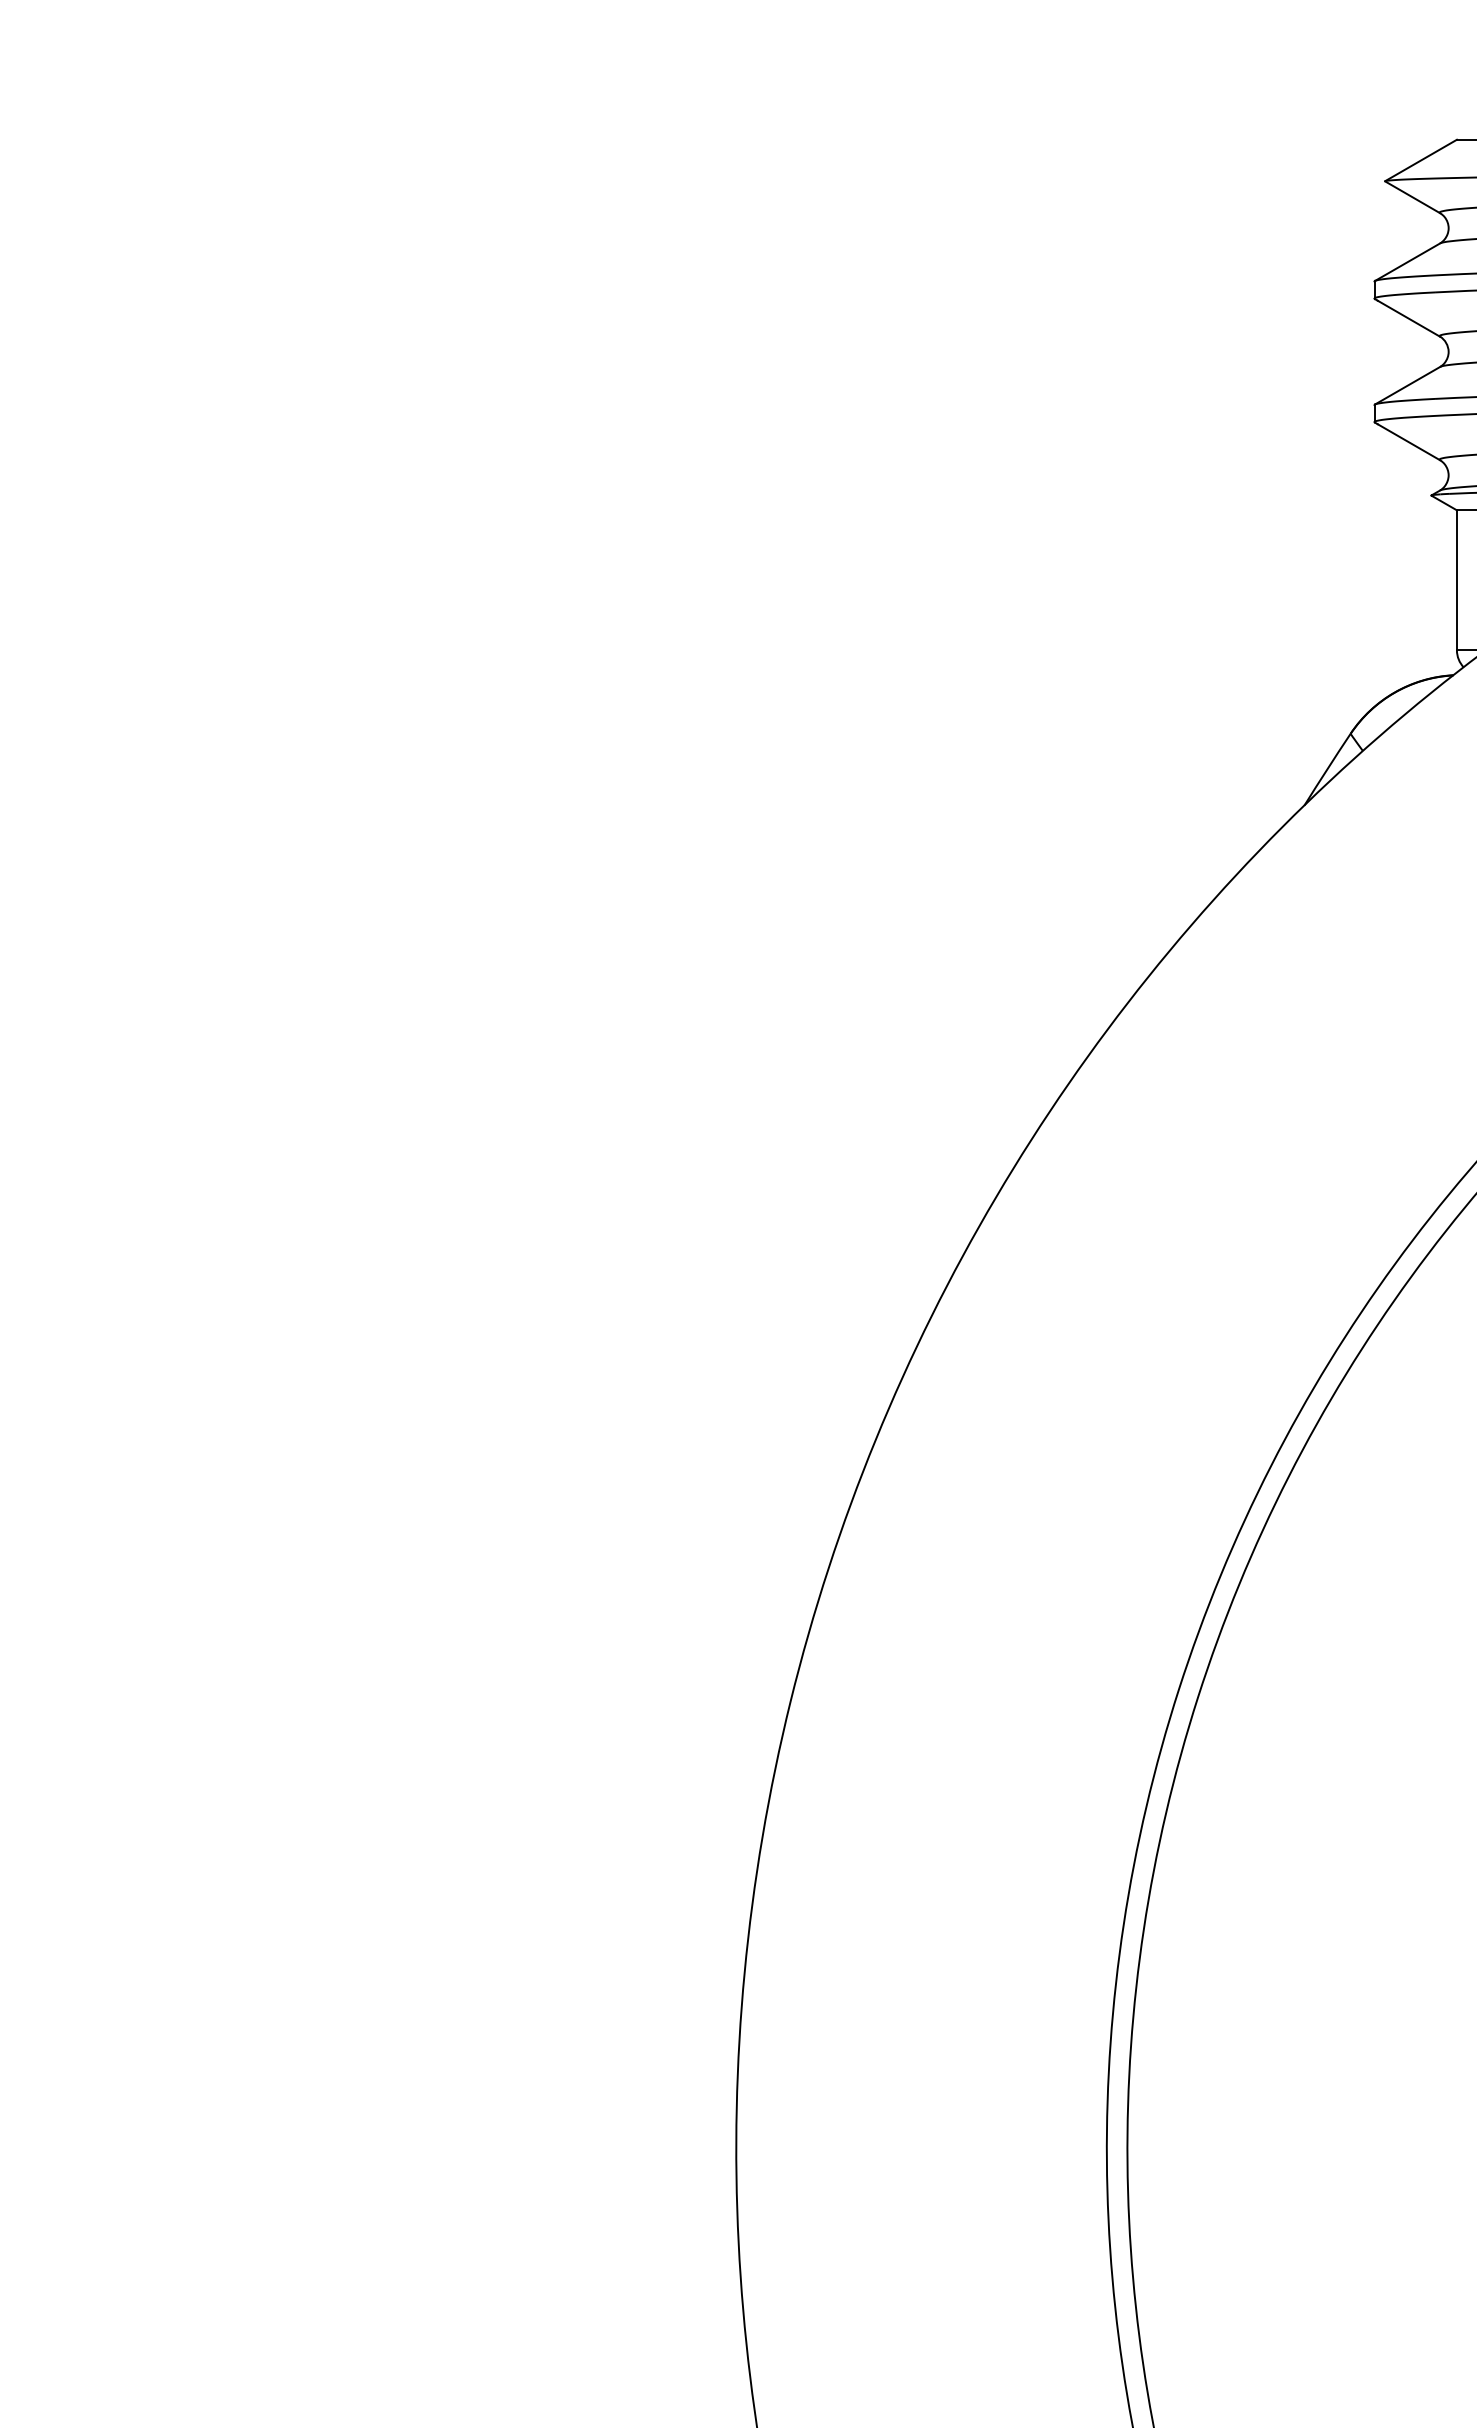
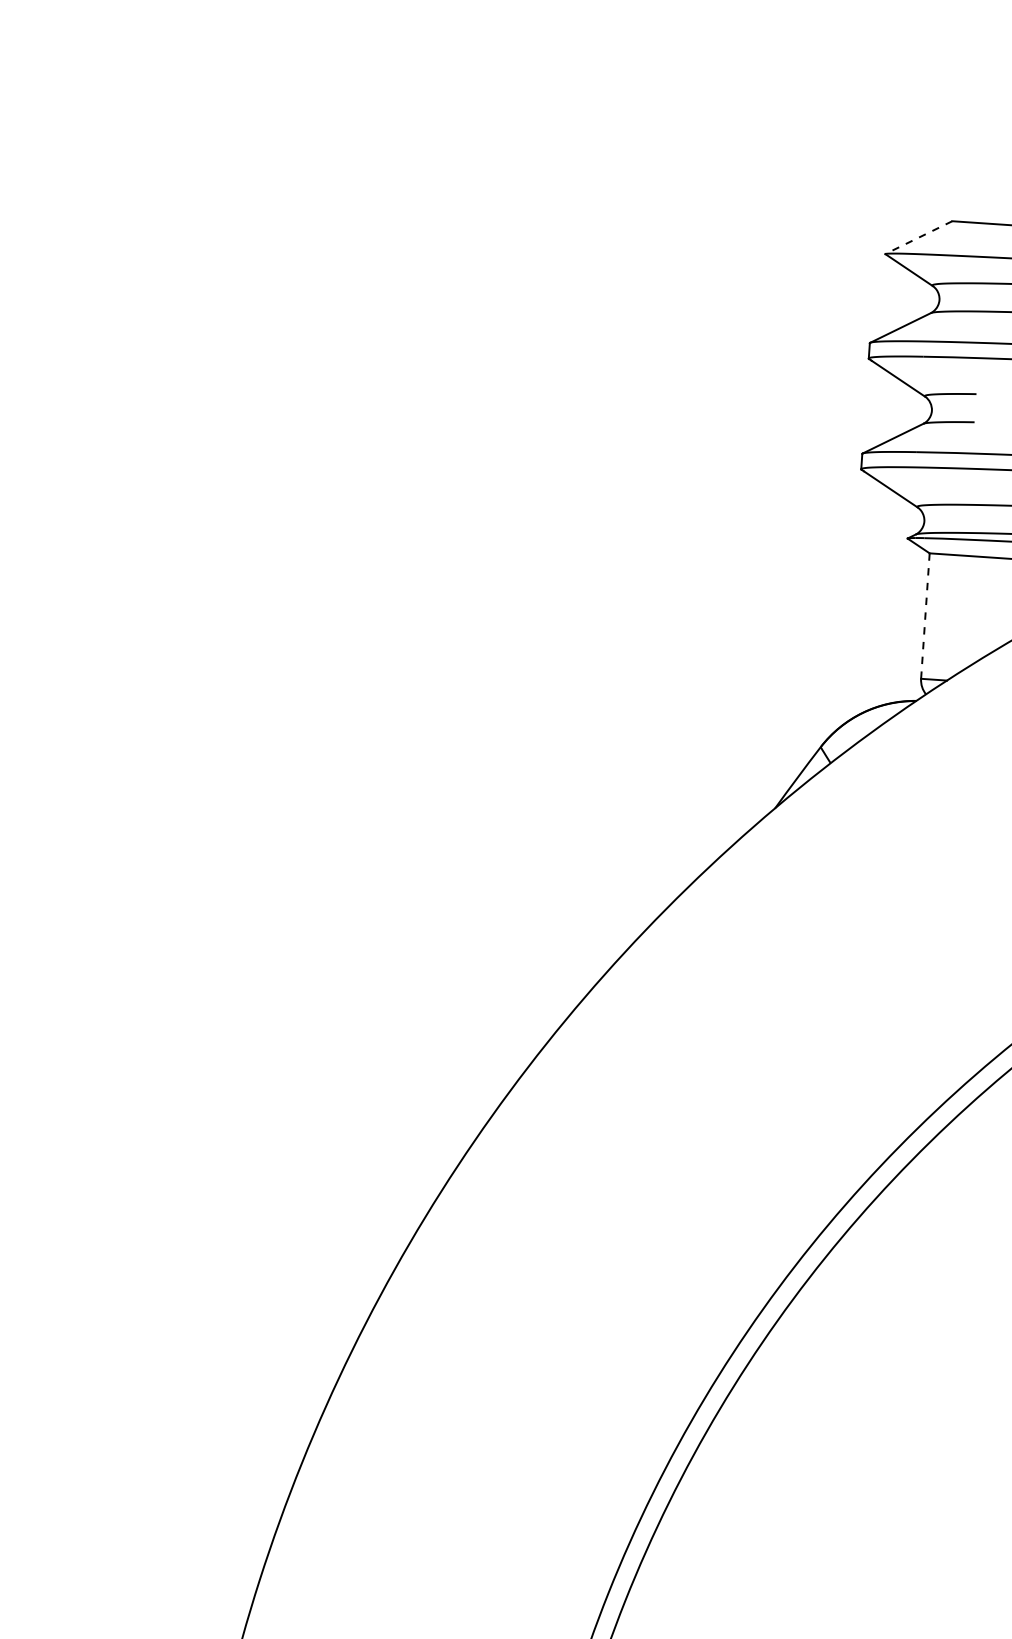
line: (1420, 160) -> (918, 237), solid -> dashed
line: (1456, 580) -> (924, 616), solid -> dashed

